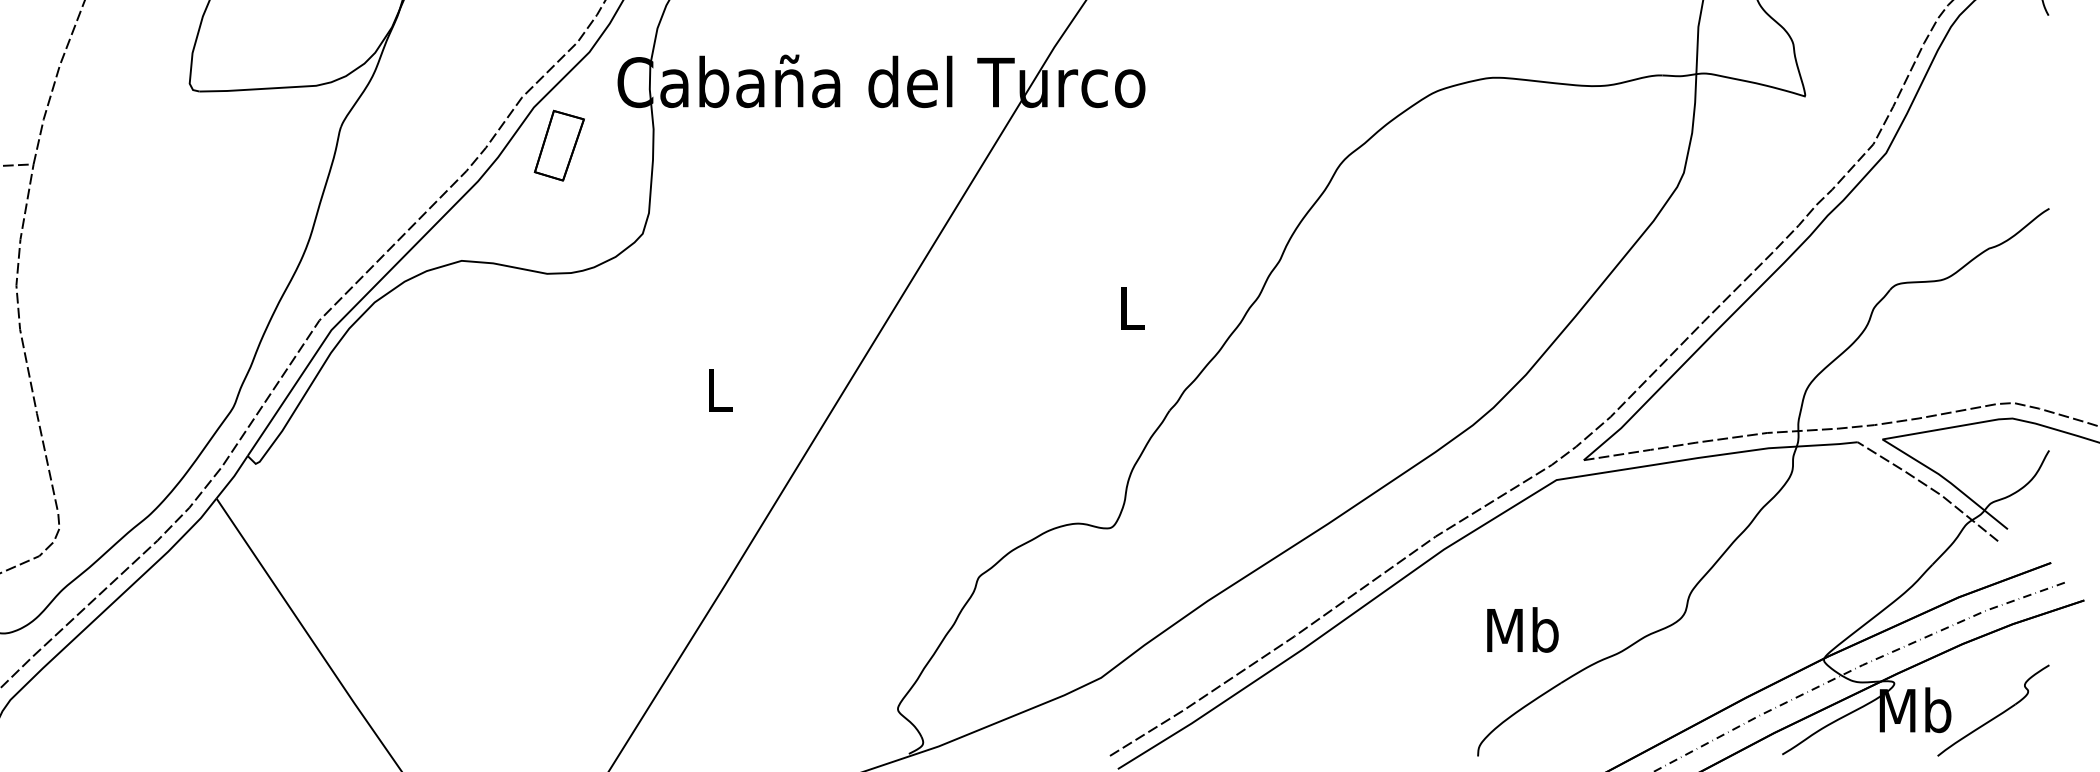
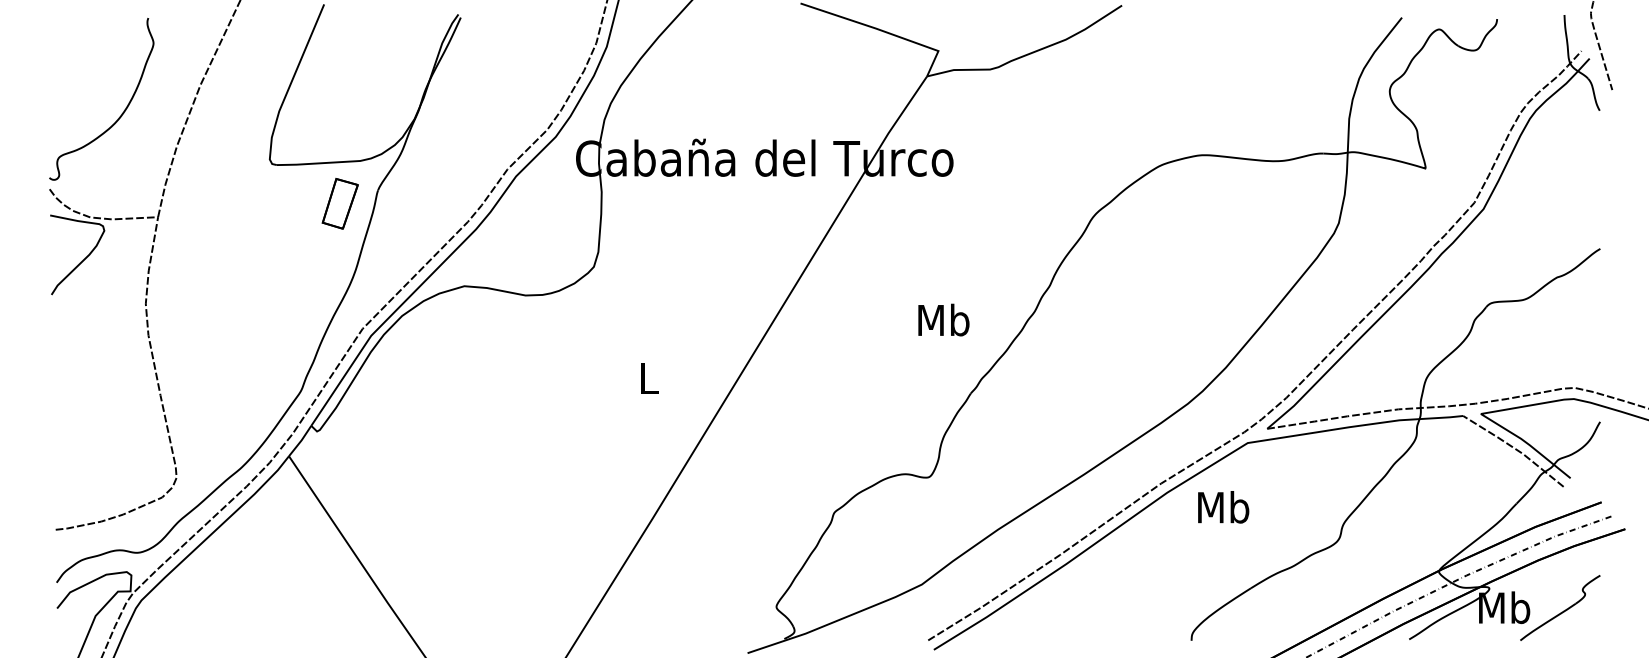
part: (558, 145) -> (339, 203), moved
text: (1131, 307) -> (943, 319), L -> Mb
text: (1522, 630) -> (1223, 507), moved

